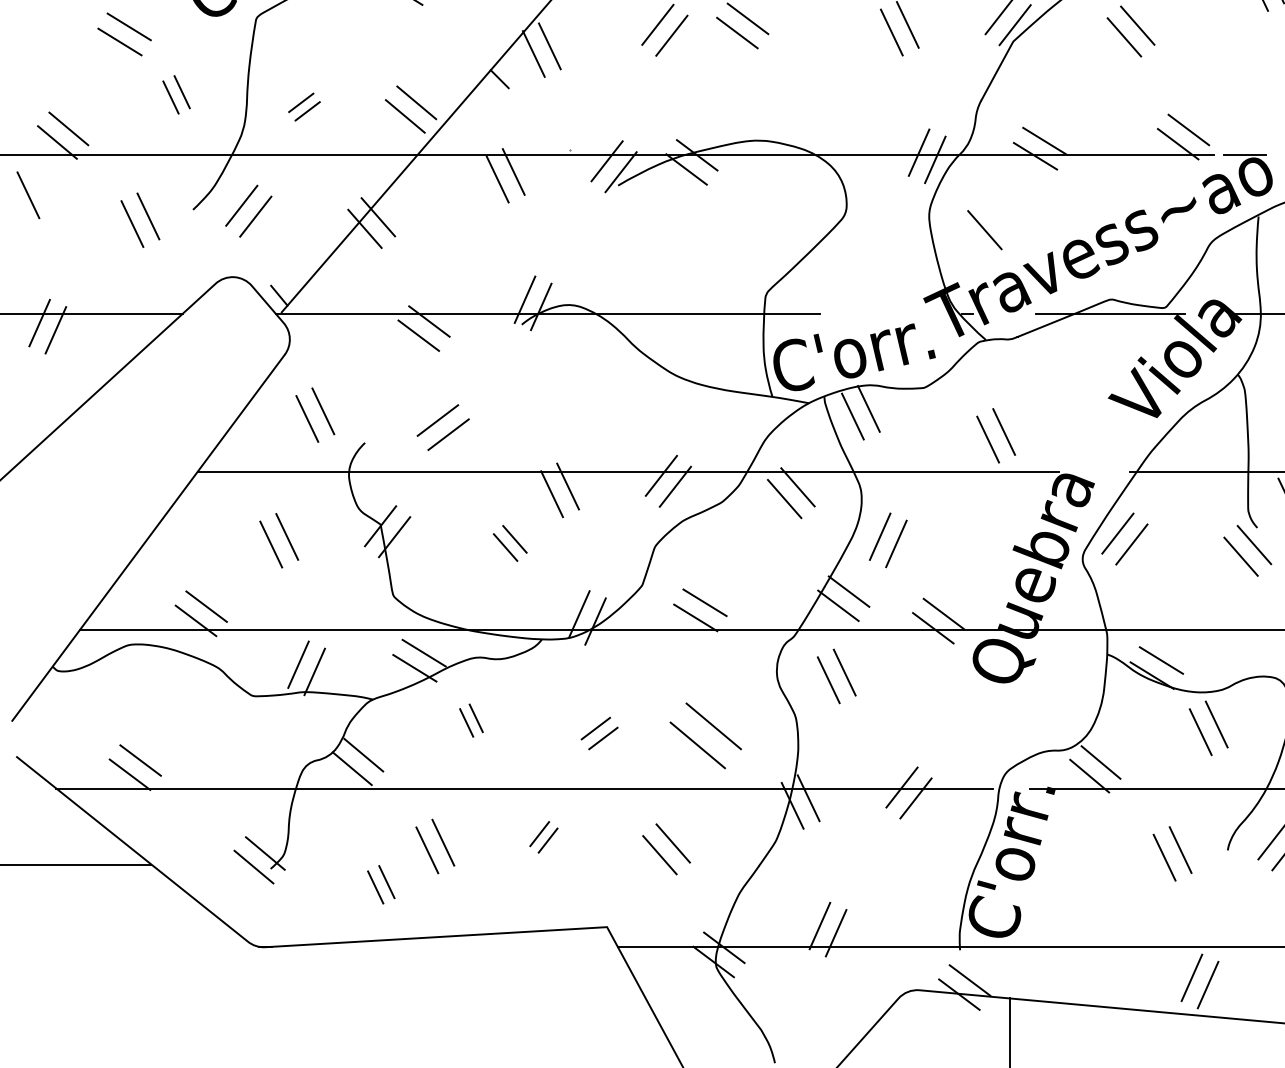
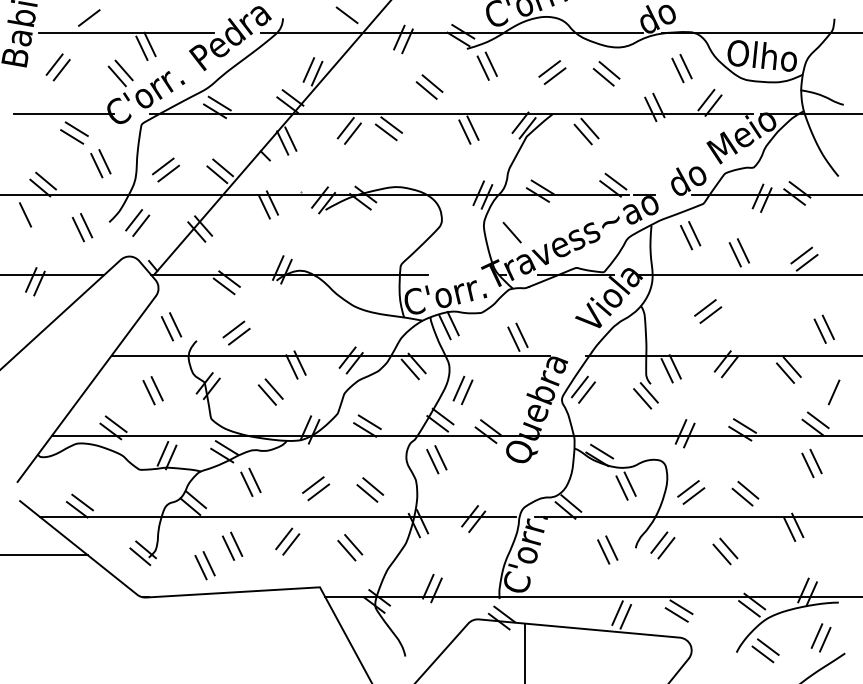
part: (175, 94) -> (100, 163), size x1.43
part: (303, 106) -> (165, 169), size x1.67
part: (509, 542) -> (270, 391), size x1.43
part: (470, 719) -> (250, 481), size x1.67
part: (600, 732) -> (316, 488), size x1.43
part: (706, 734) -> (370, 489), size x0.71
part: (543, 837) -> (287, 541), size x1.67
part: (380, 884) -> (204, 565), size x1.43

